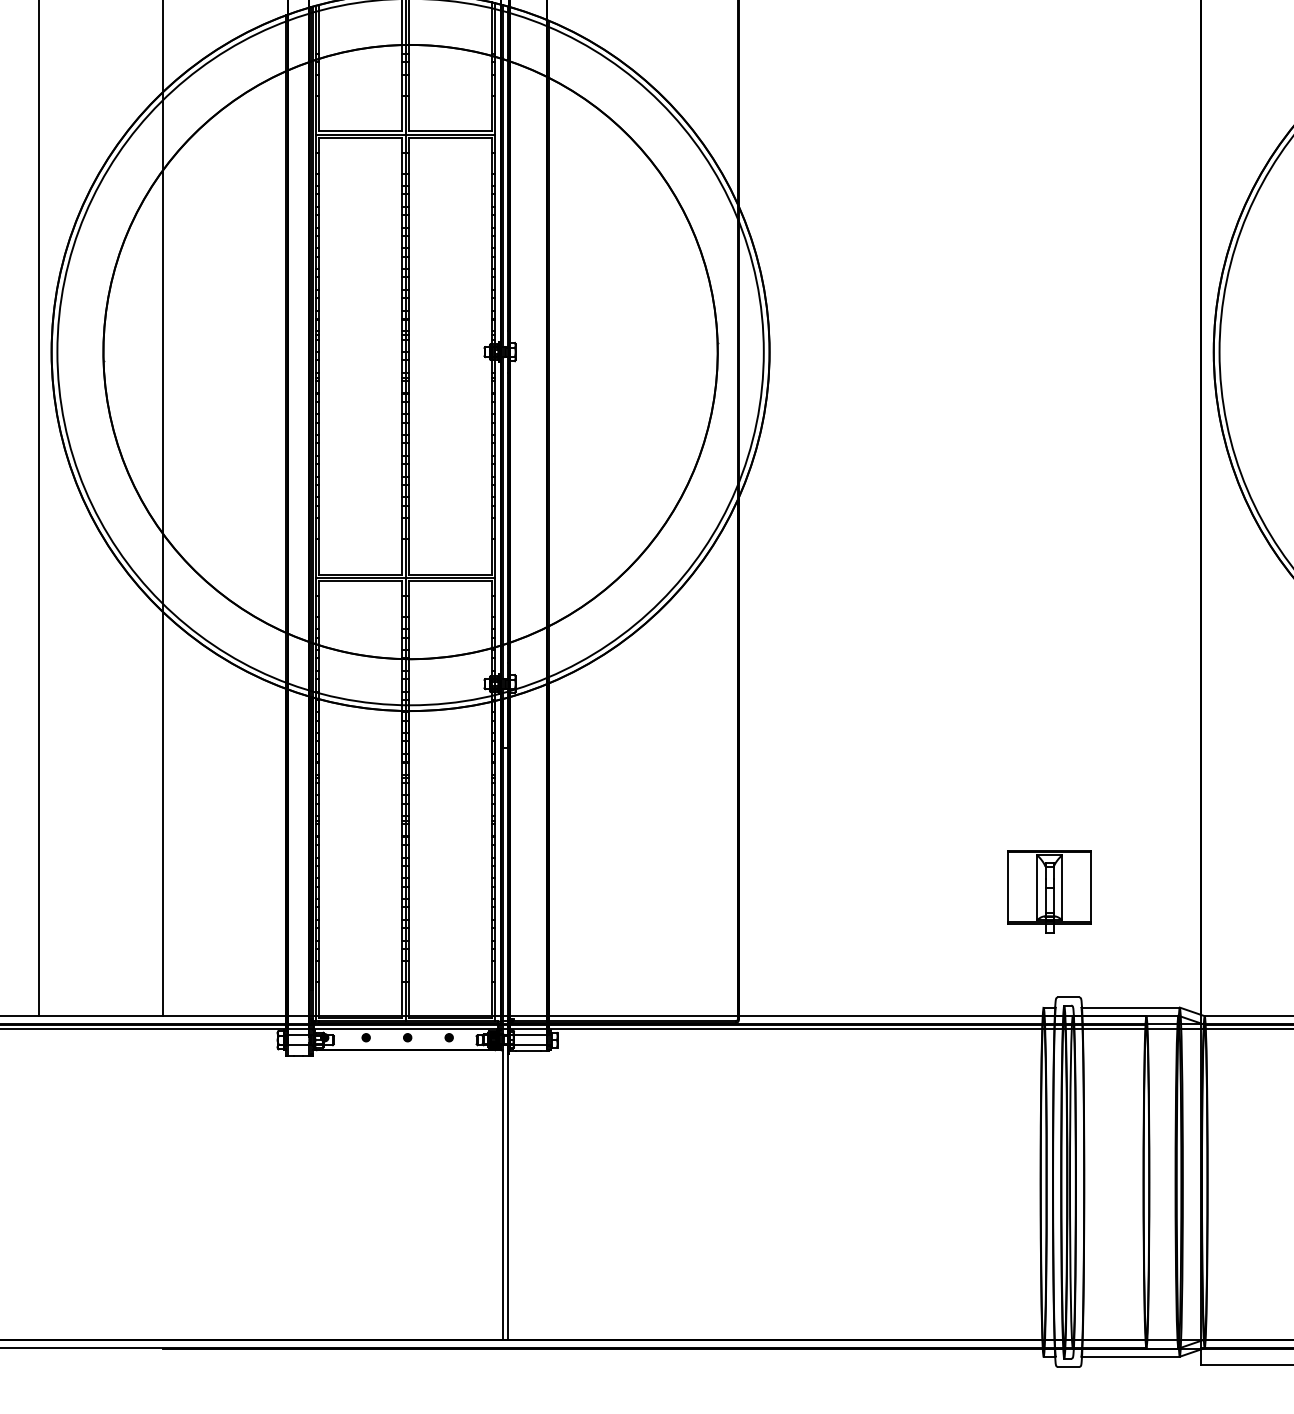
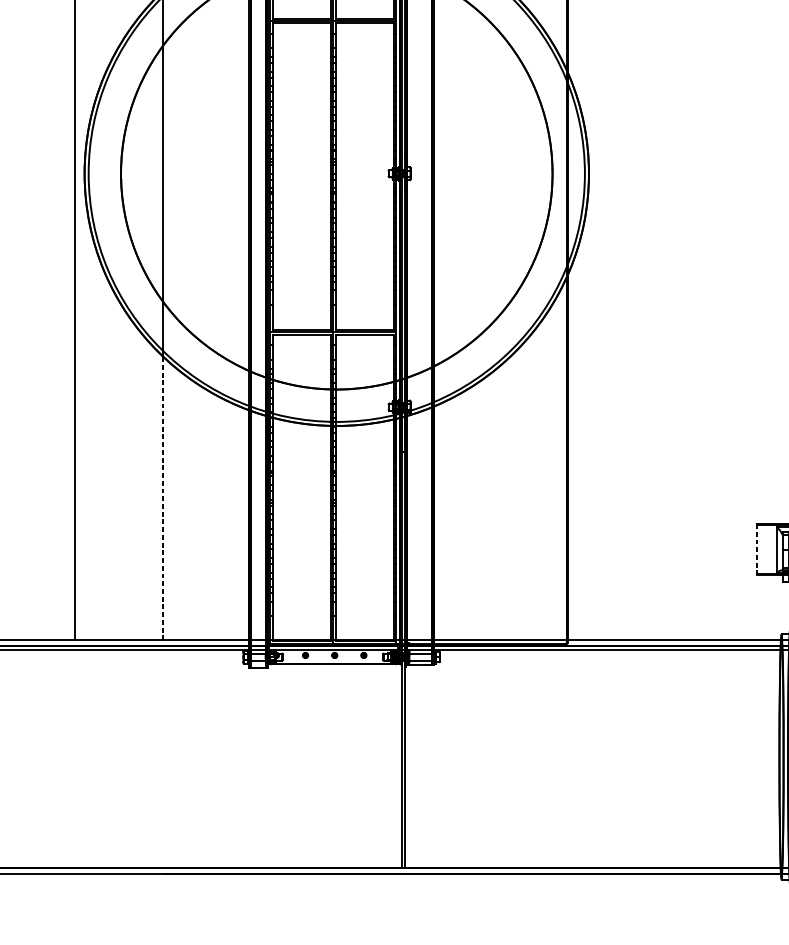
line: (163, 814) -> (163, 498), solid -> dashed
line: (1008, 887) -> (756, 549), solid -> dashed

